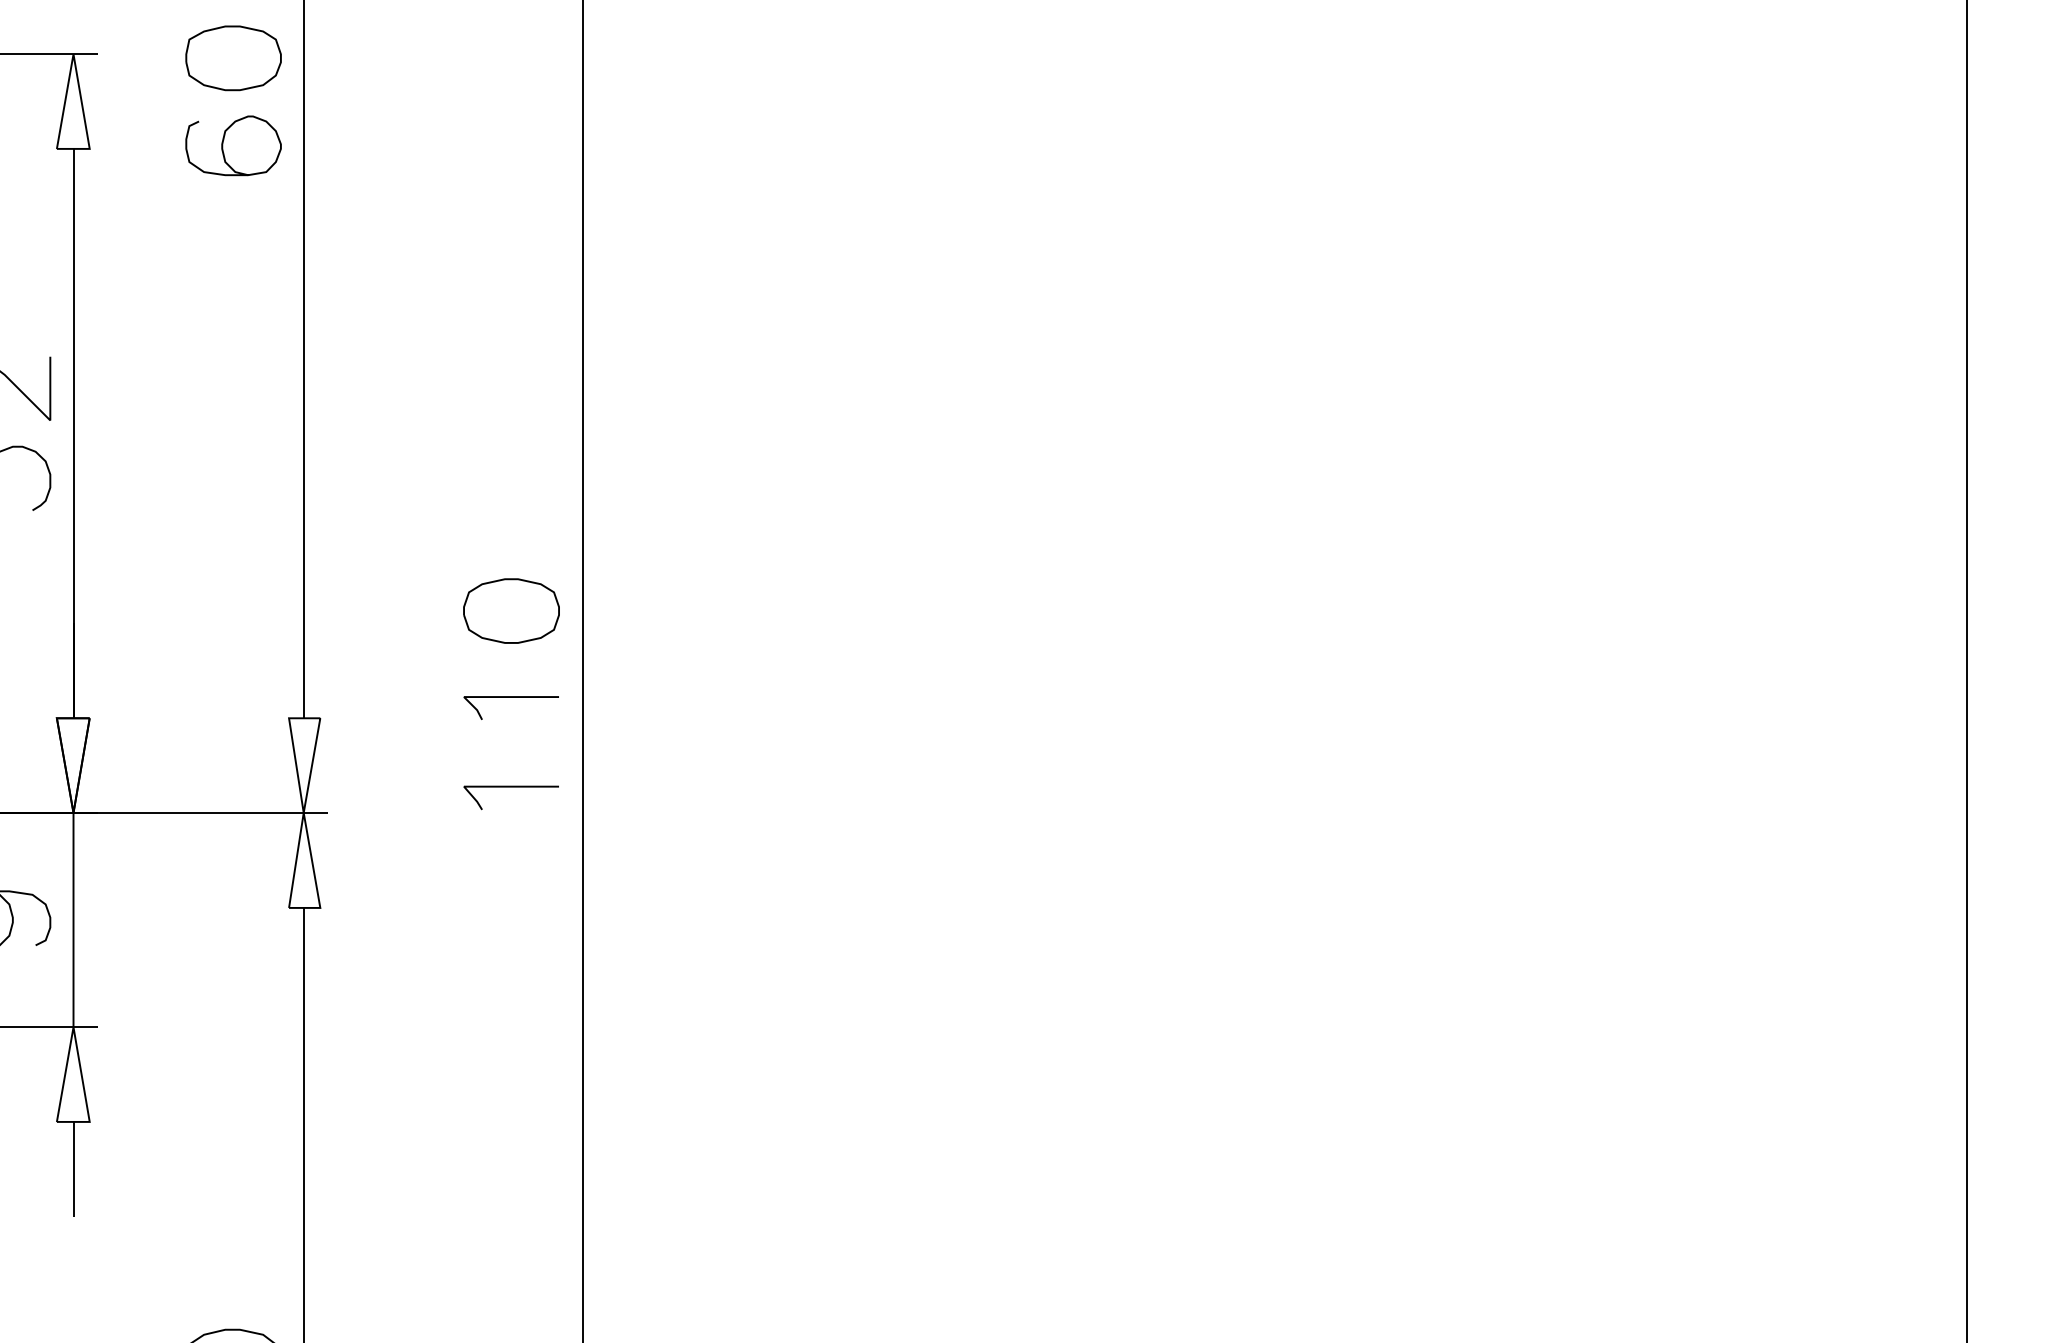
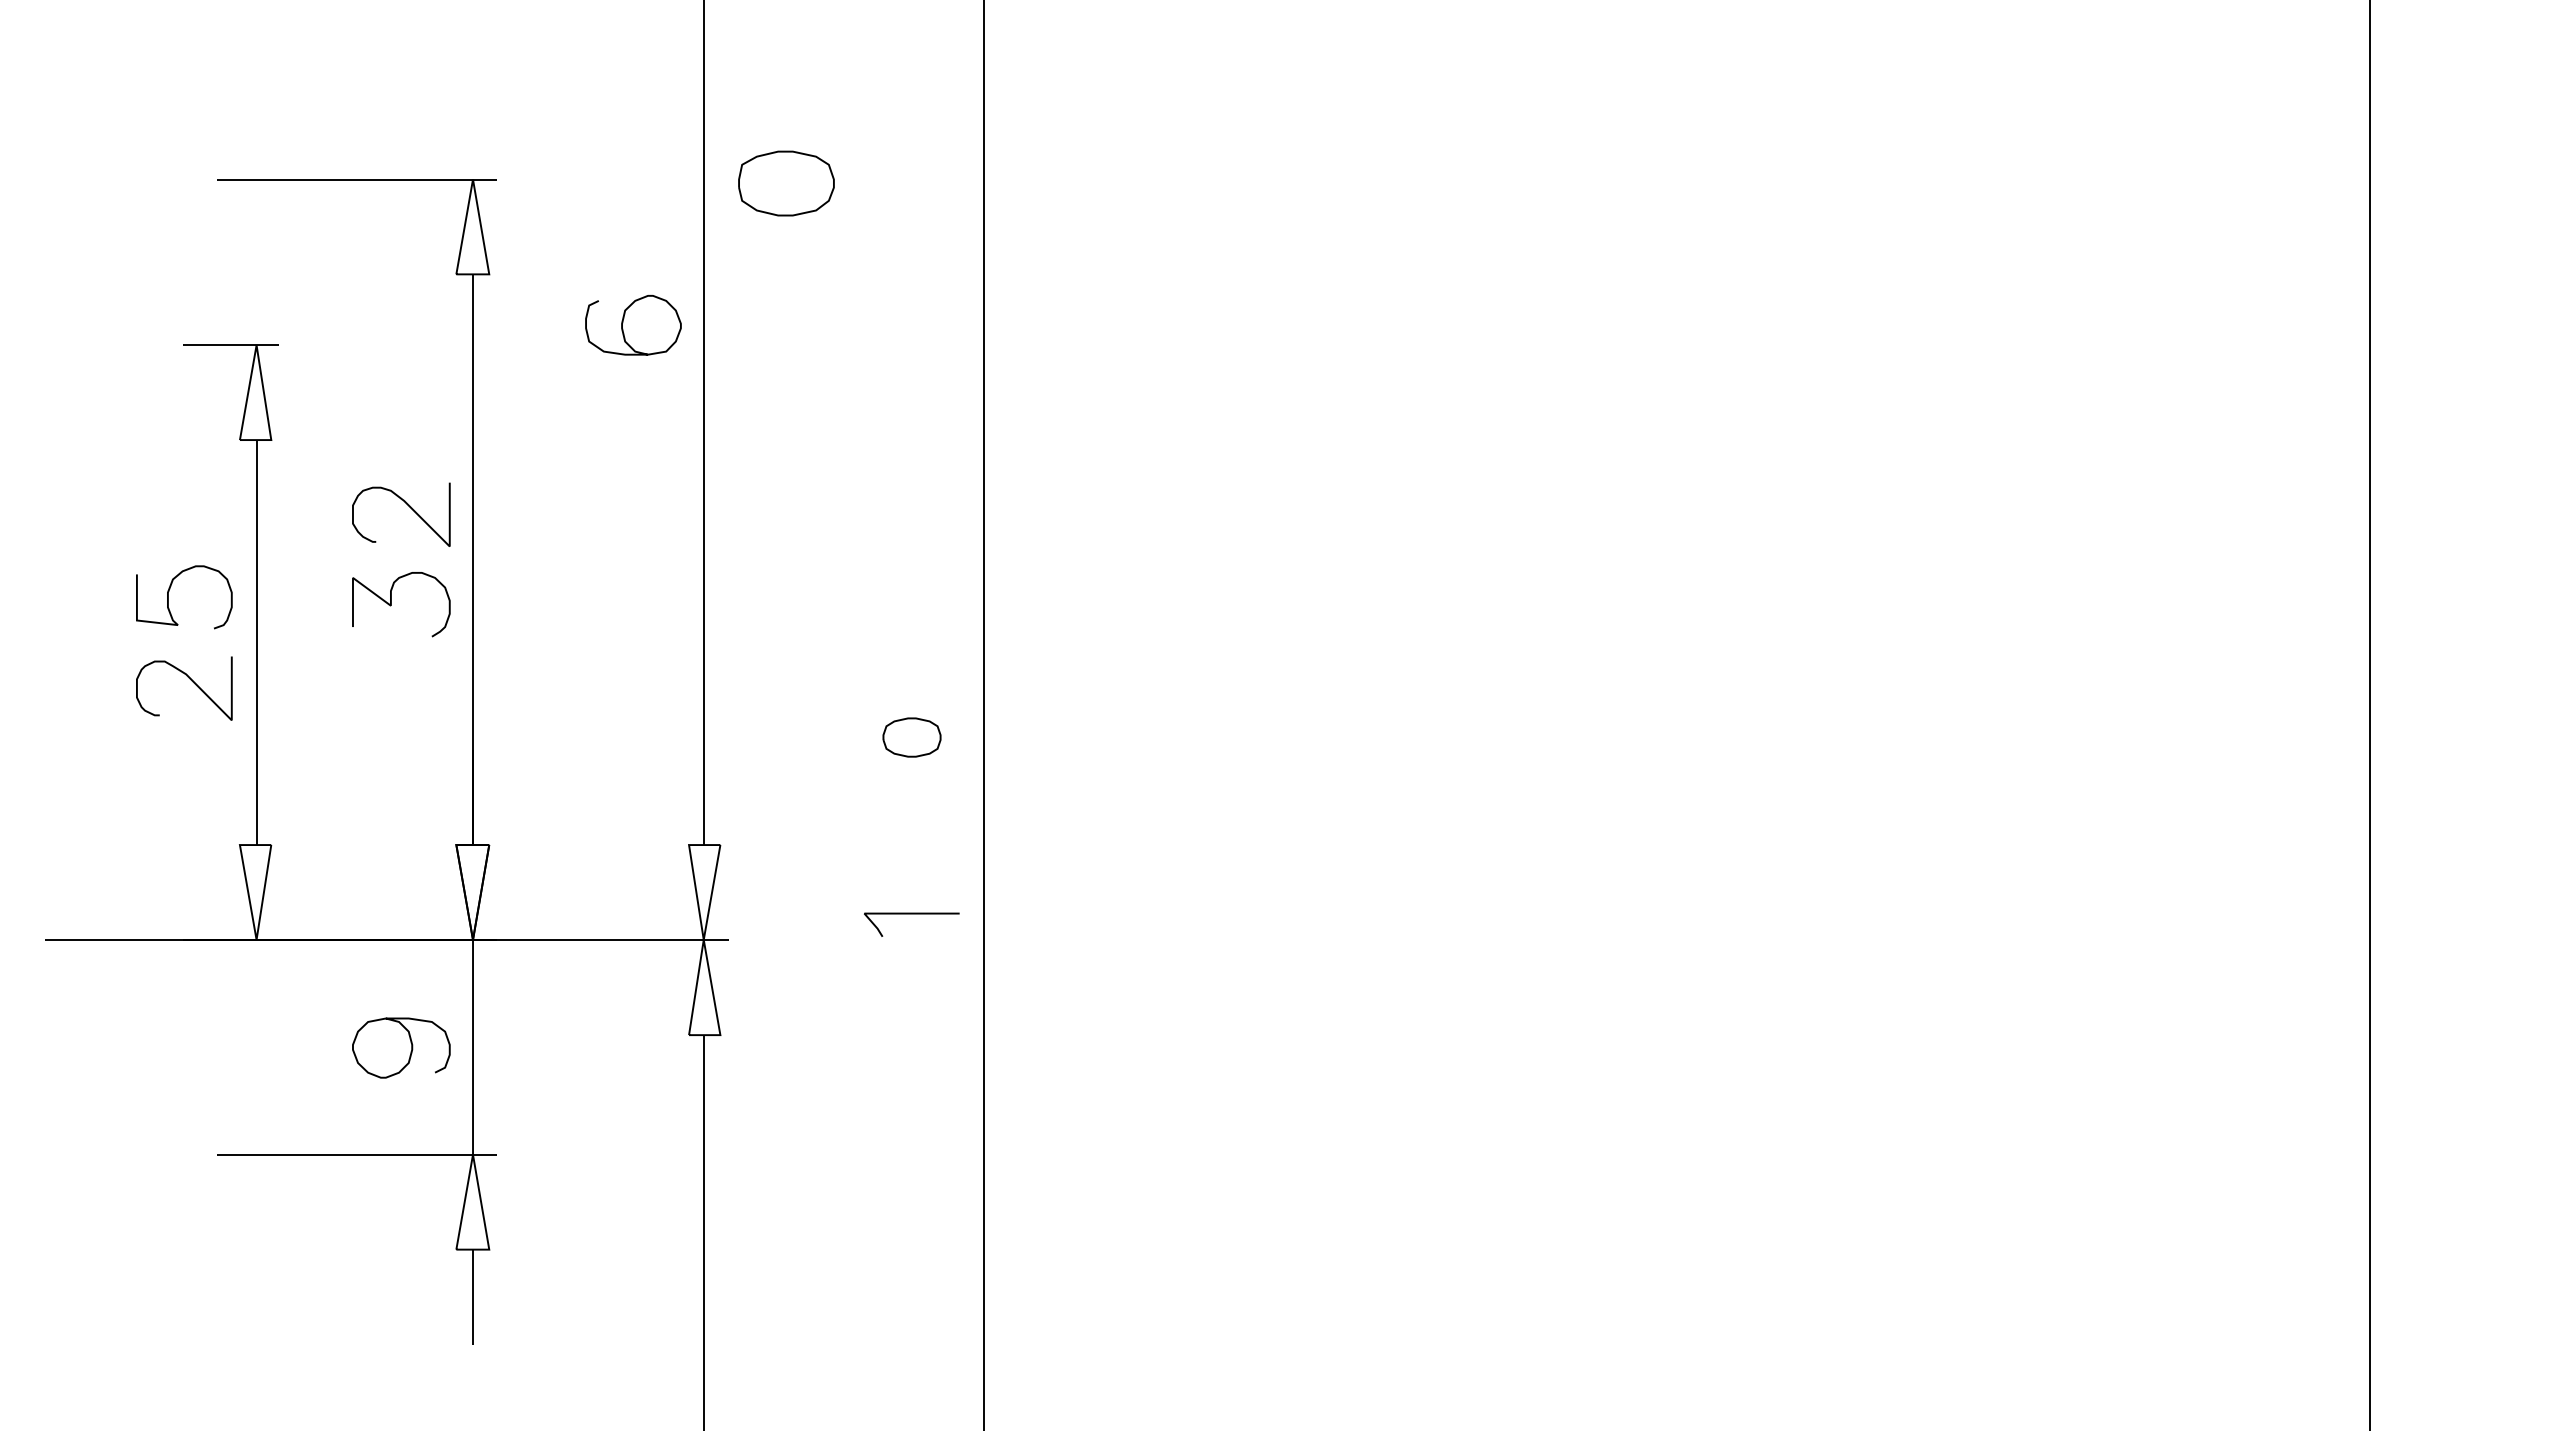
part: (233, 58) -> (786, 183), moved
curve: (223, 143) -> (623, 322), moved
part: (510, 610) -> (911, 737), size x0.6
line: (510, 697) -> (911, 824), removed

